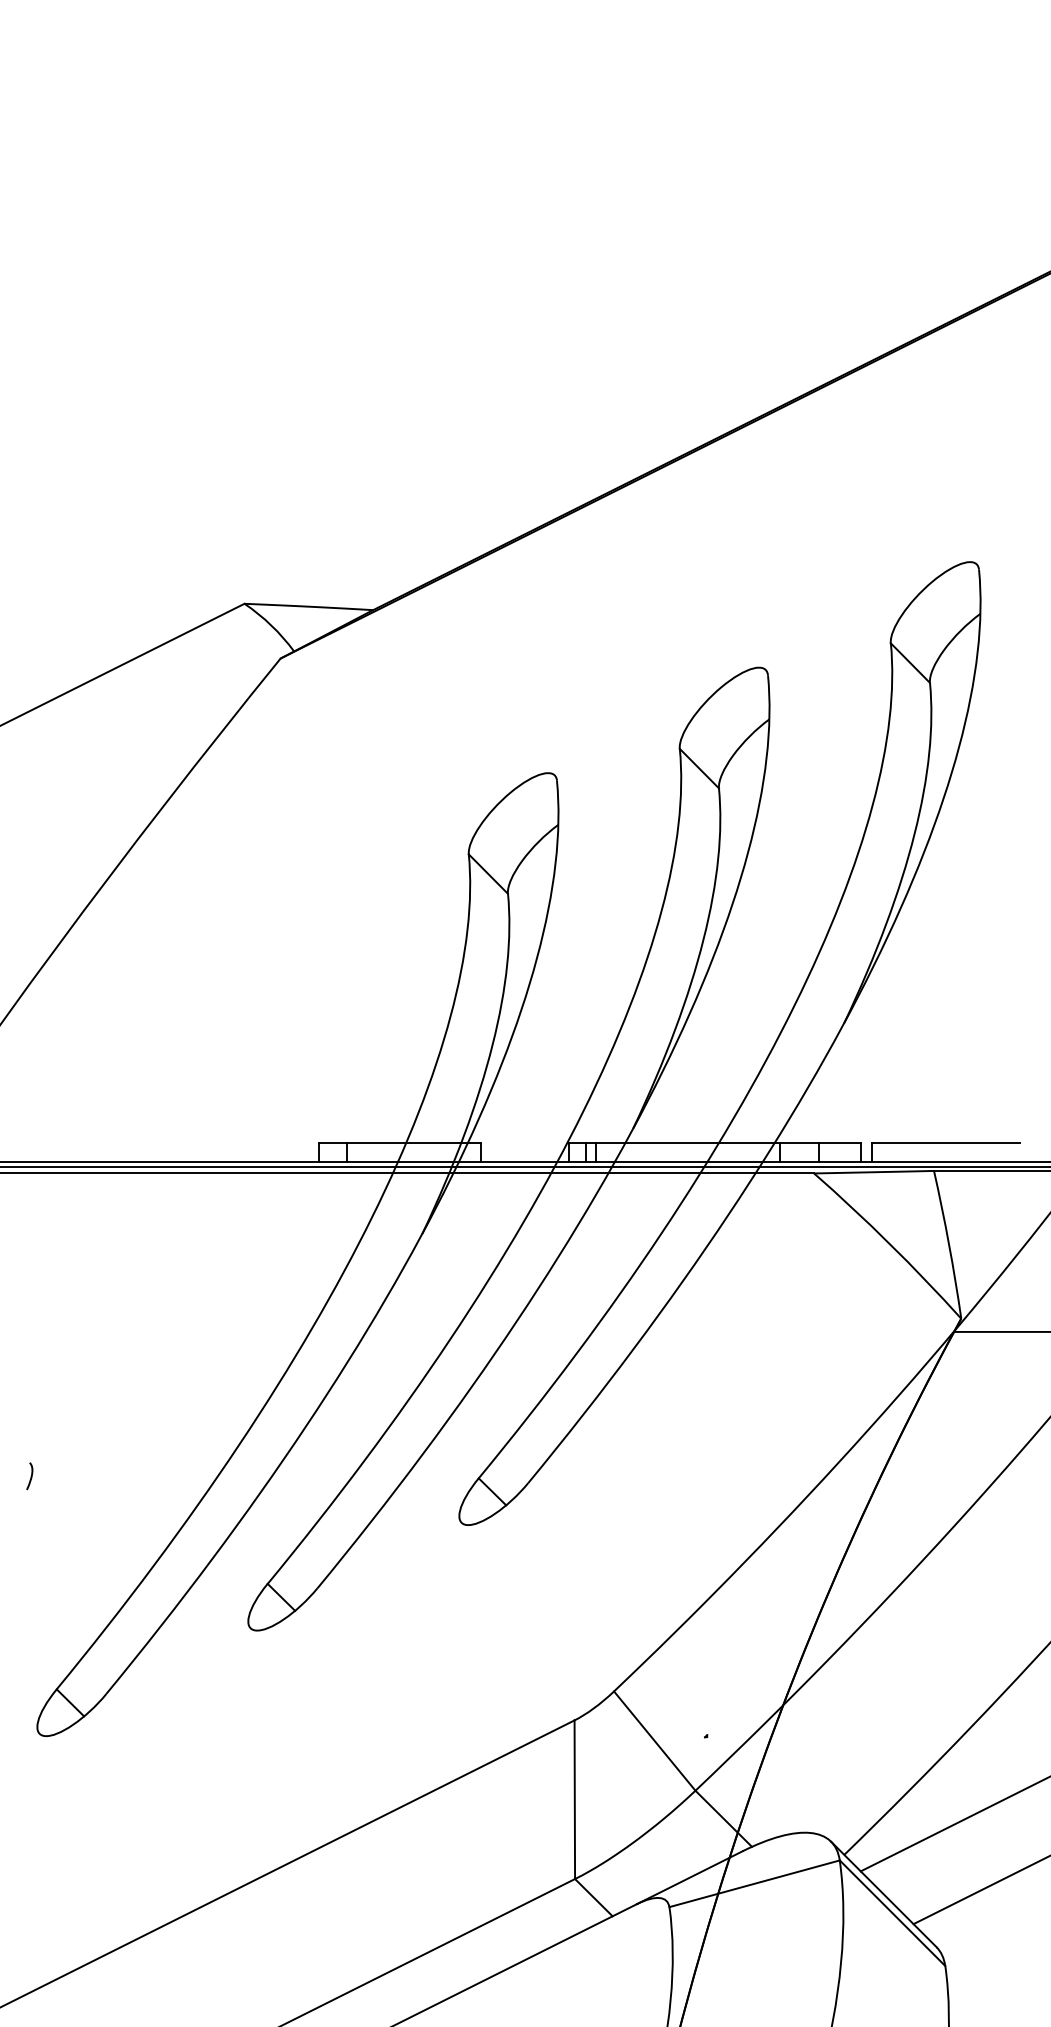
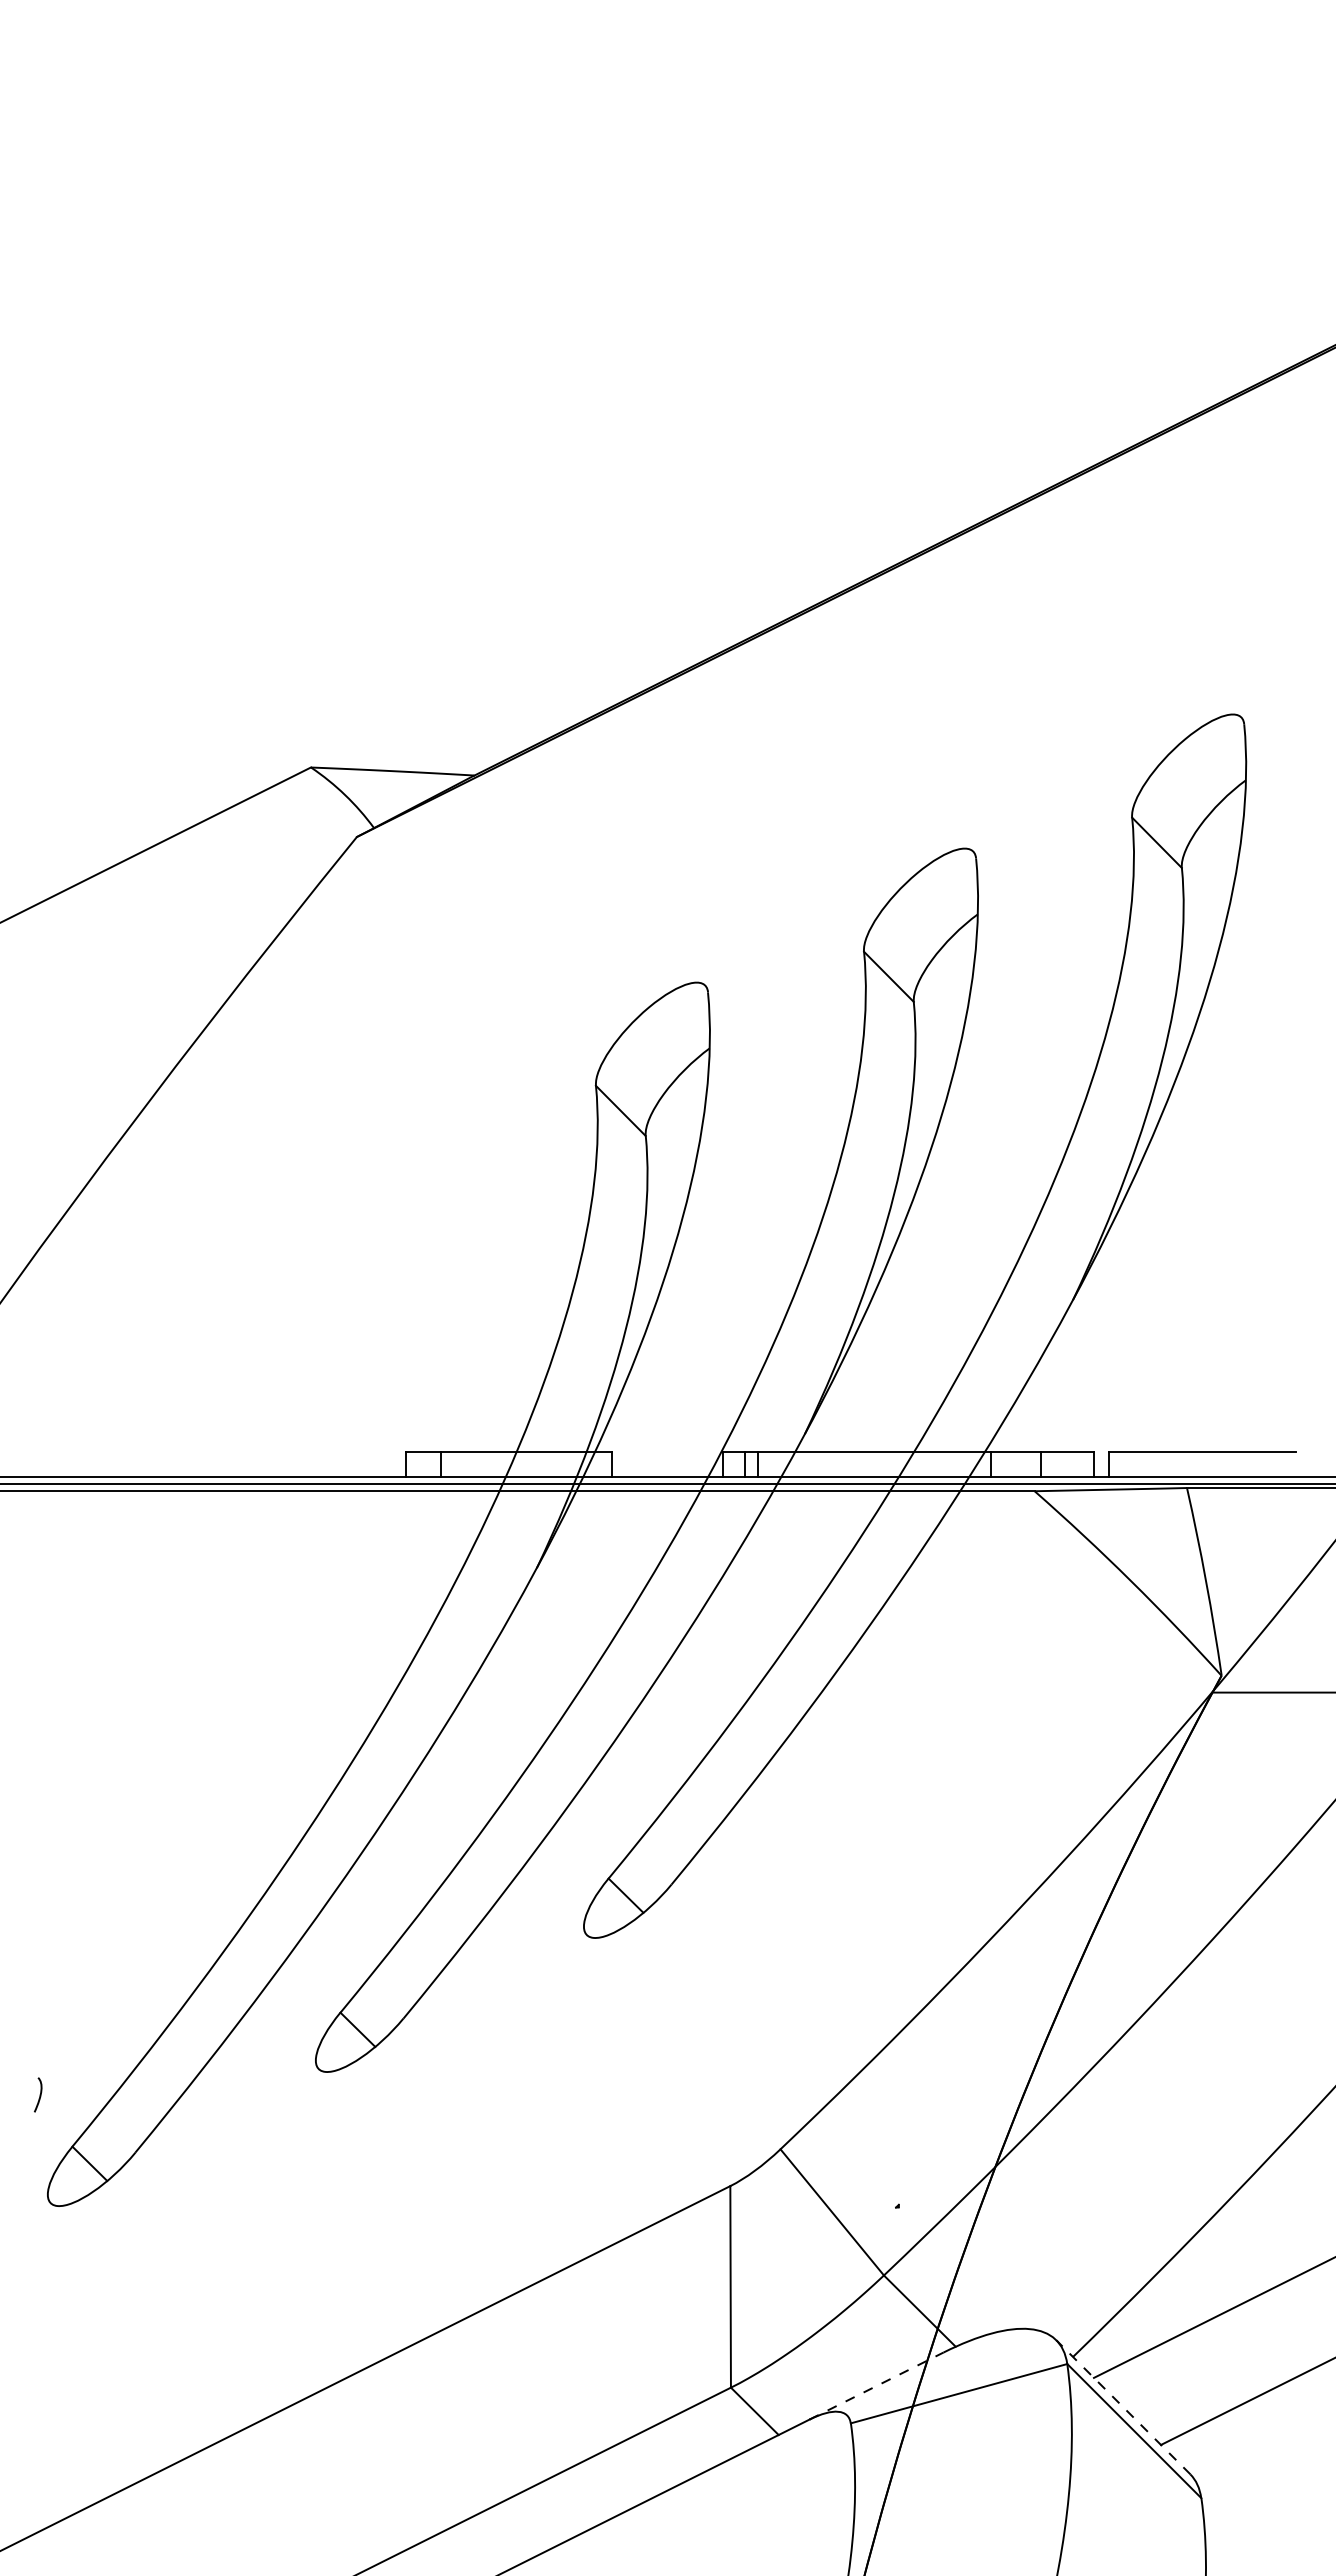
curve: (30, 1475) -> (39, 2094), moved
line: (689, 1878) -> (876, 2386), solid -> dashed
line: (884, 1894) -> (1123, 2407), solid -> dashed

